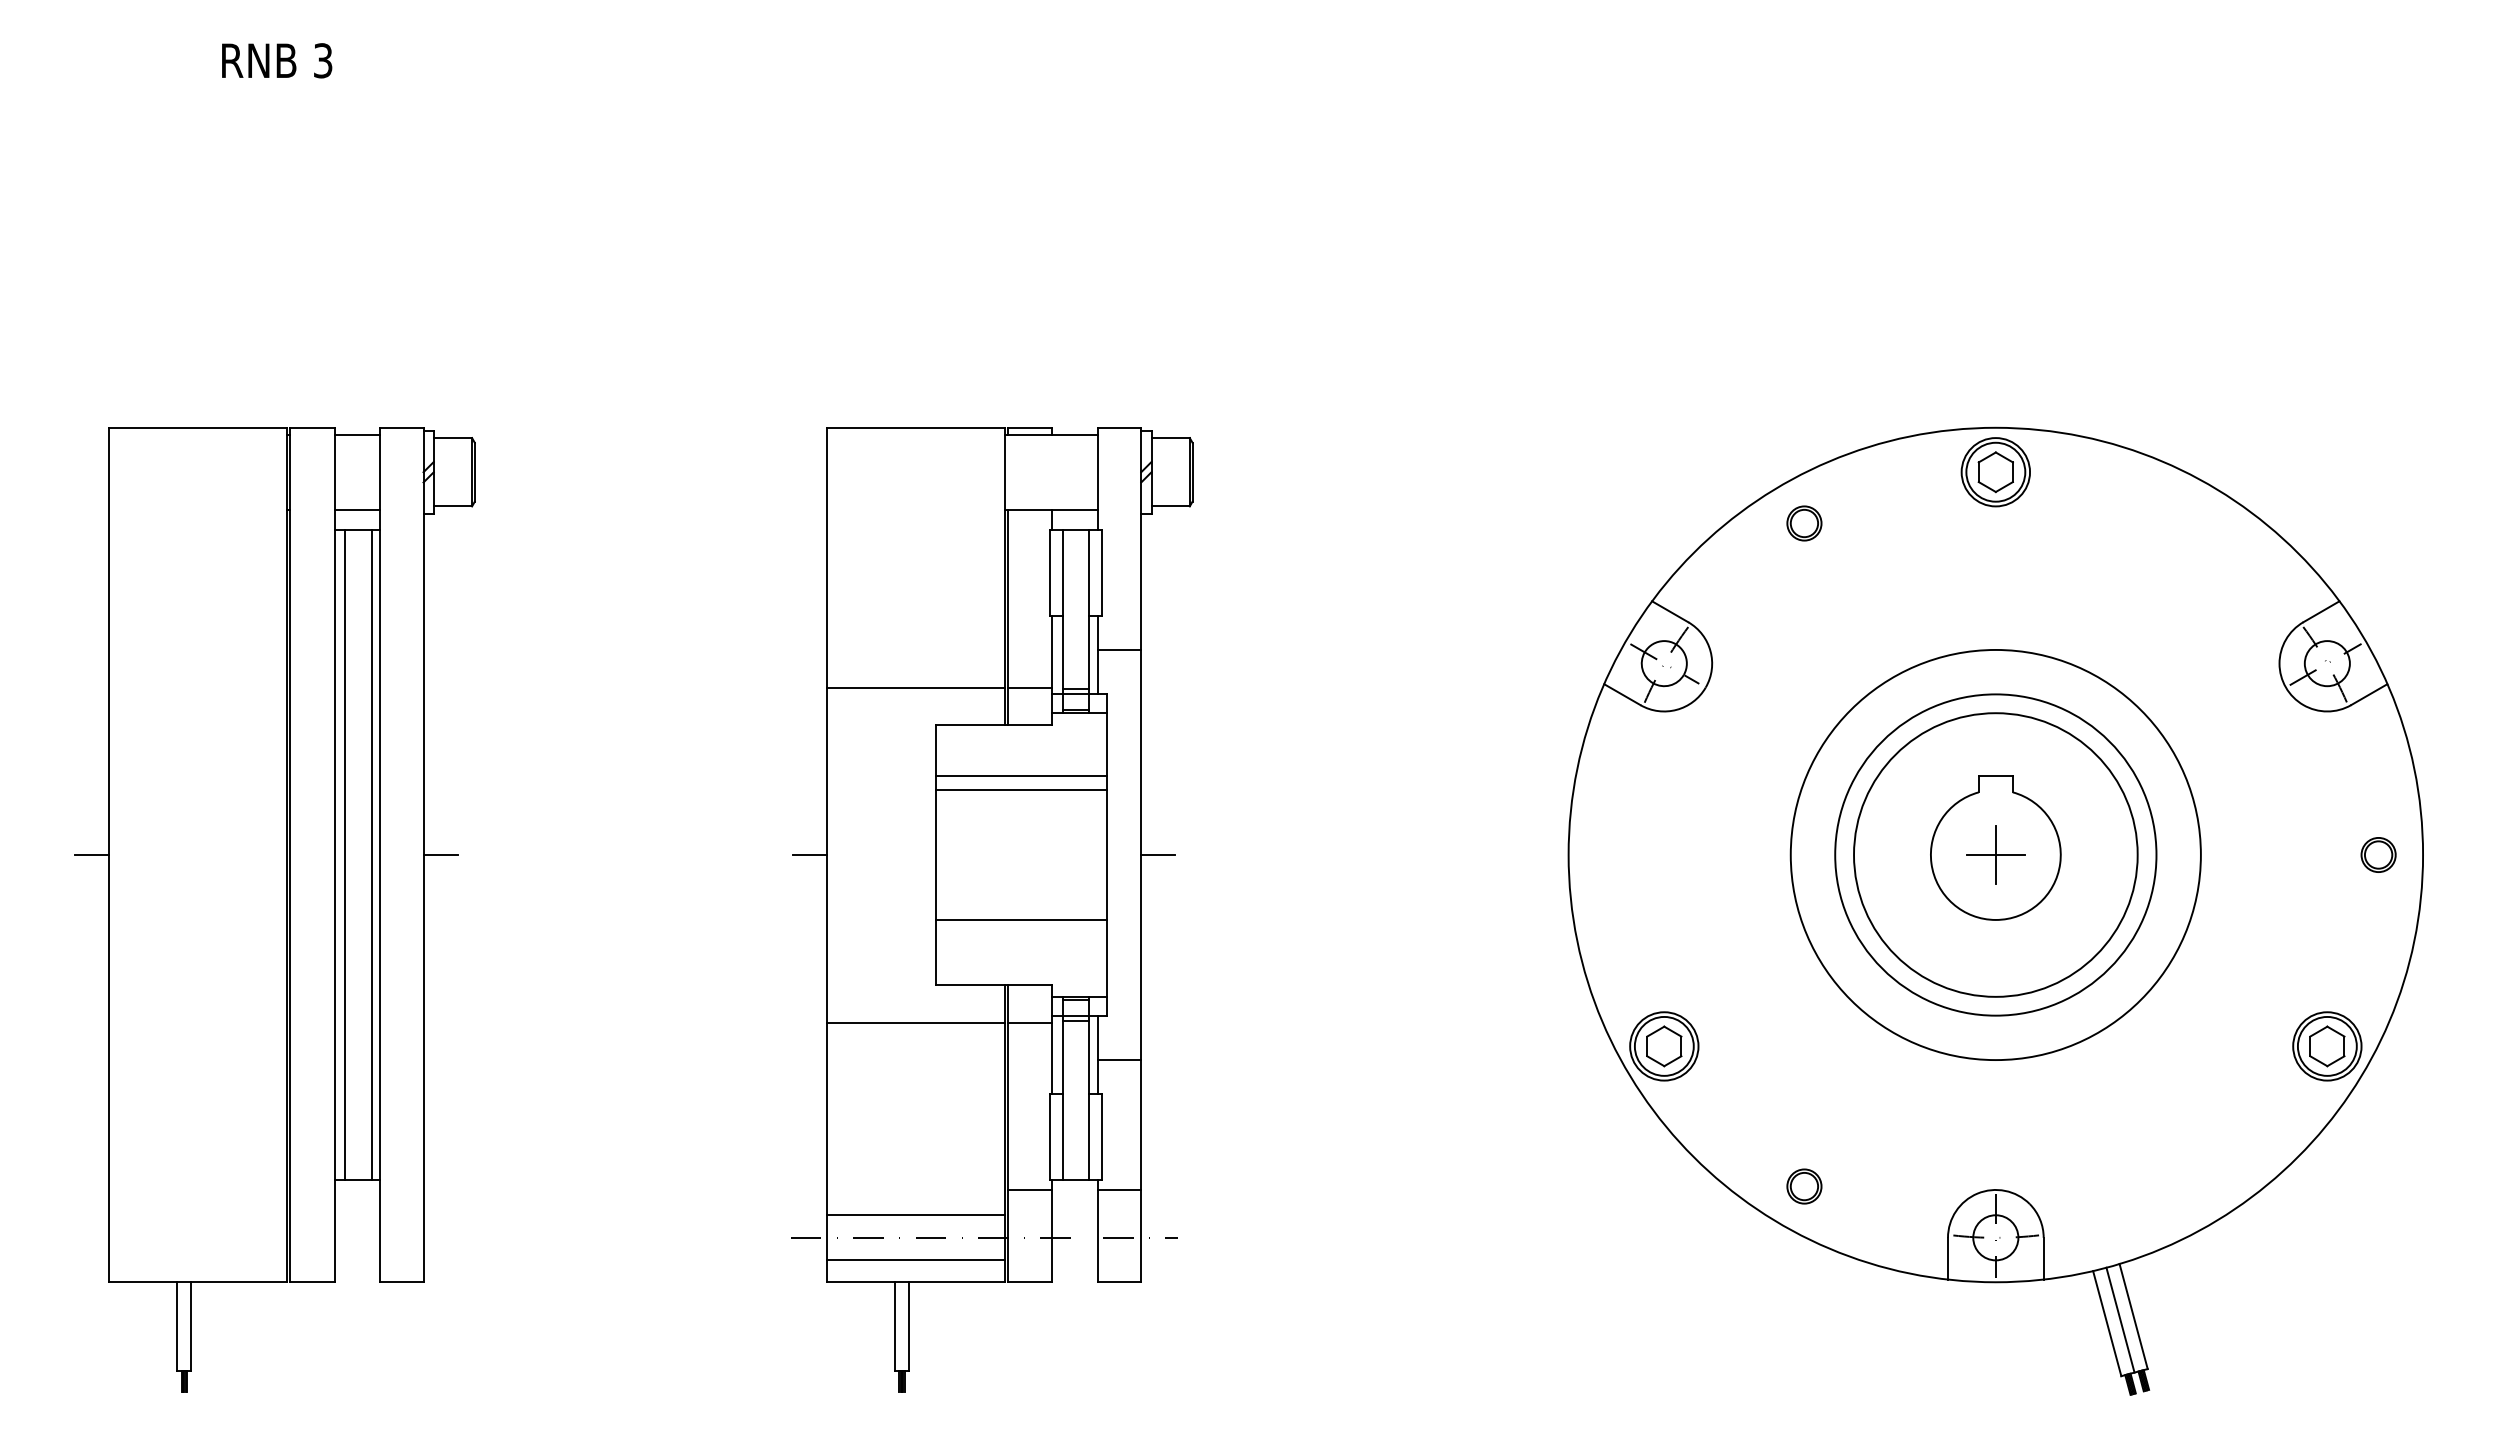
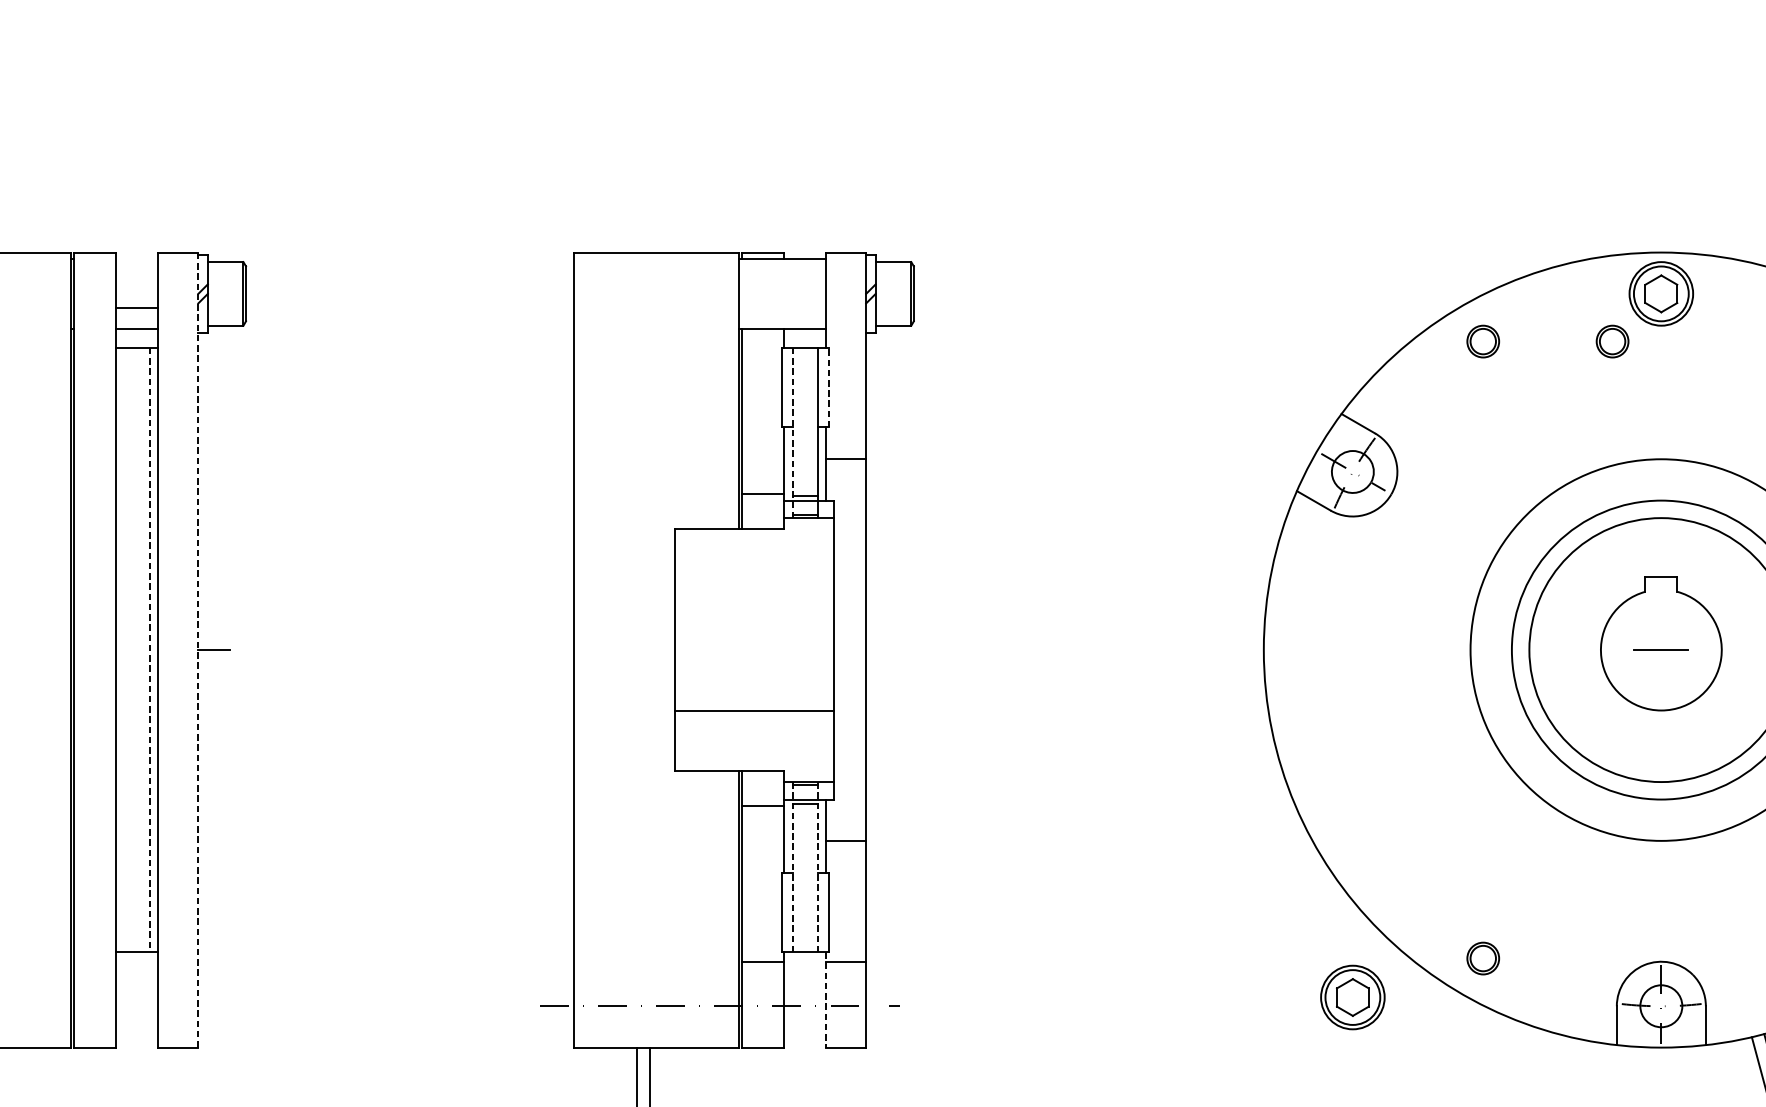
line: (357, 434) -> (136, 308), moved
part: (1943, 523) -> (1612, 341), added
line: (1101, 573) -> (829, 388), solid -> dashed
line: (1062, 622) -> (792, 433), solid -> dashed
line: (915, 687) -> (656, 494), removed
line: (1021, 776) -> (754, 577), removed
line: (1021, 790) -> (754, 590), removed
line: (344, 854) -> (124, 649), removed
line: (423, 854) -> (198, 649), solid -> dashed
line: (1995, 854) -> (1661, 649), removed
line: (371, 855) -> (149, 650), solid -> dashed
line: (809, 855) -> (557, 650), removed
line: (1158, 855) -> (882, 650), removed
line: (915, 1022) -> (656, 805), removed
part: (1664, 1046) -> (1353, 997), moved
line: (1062, 1088) -> (792, 867), solid -> dashed
line: (1089, 1088) -> (818, 867), solid -> dashed
line: (915, 1215) -> (656, 985), removed
line: (1098, 1231) -> (826, 1000), solid -> dashed
line: (915, 1260) -> (656, 1027), removed

